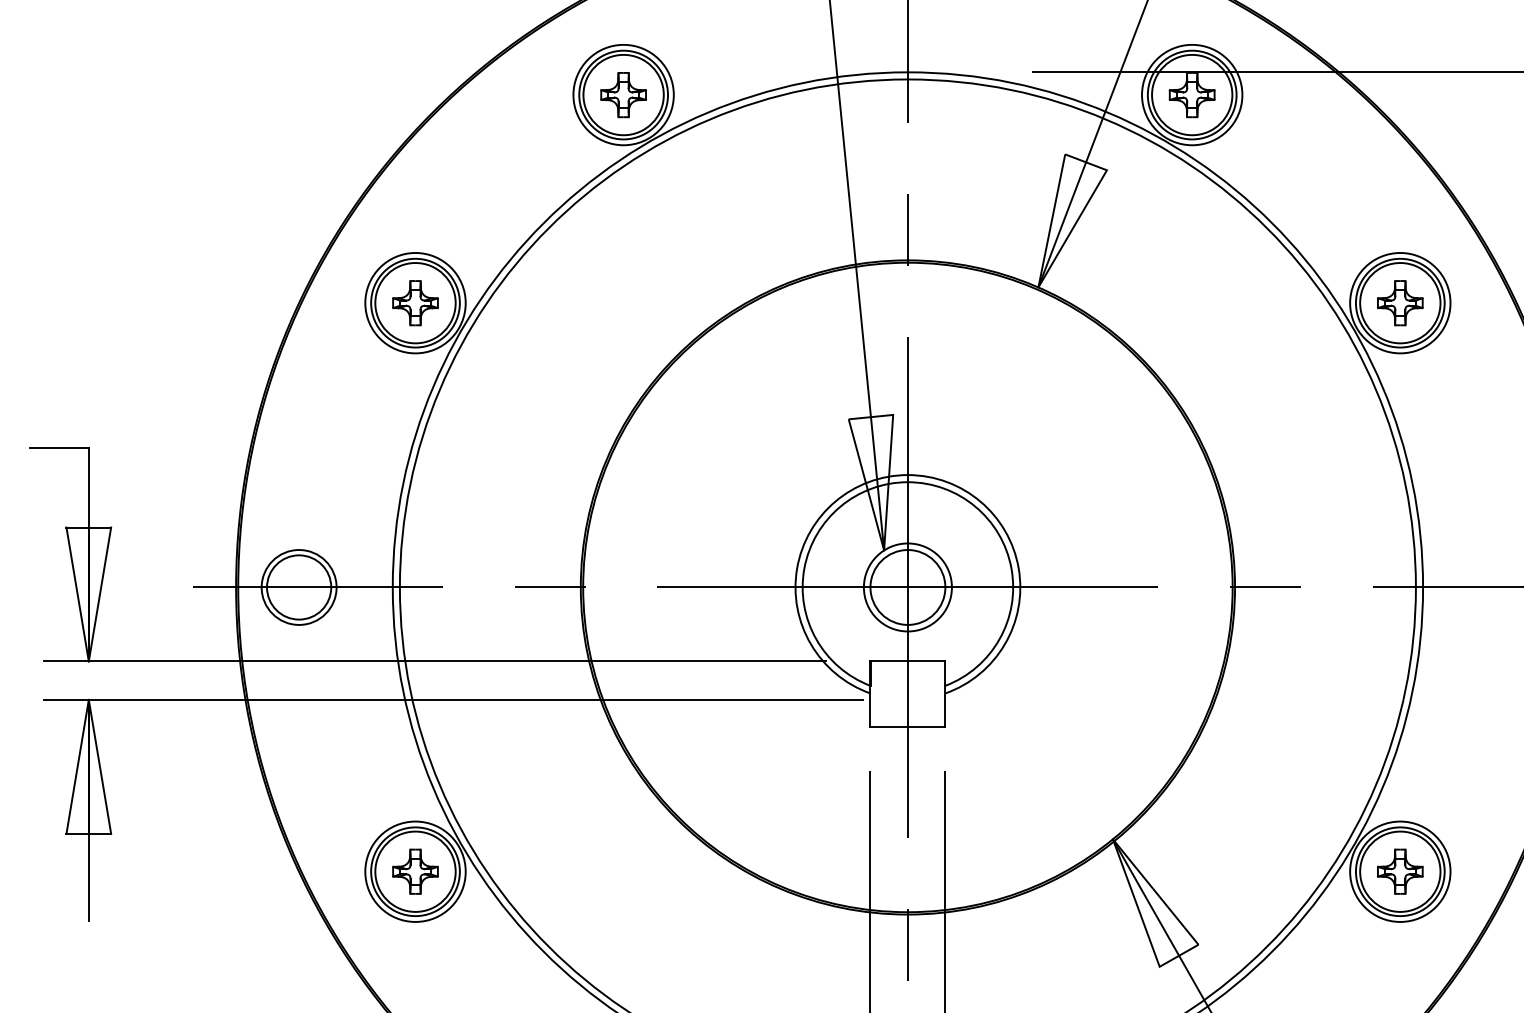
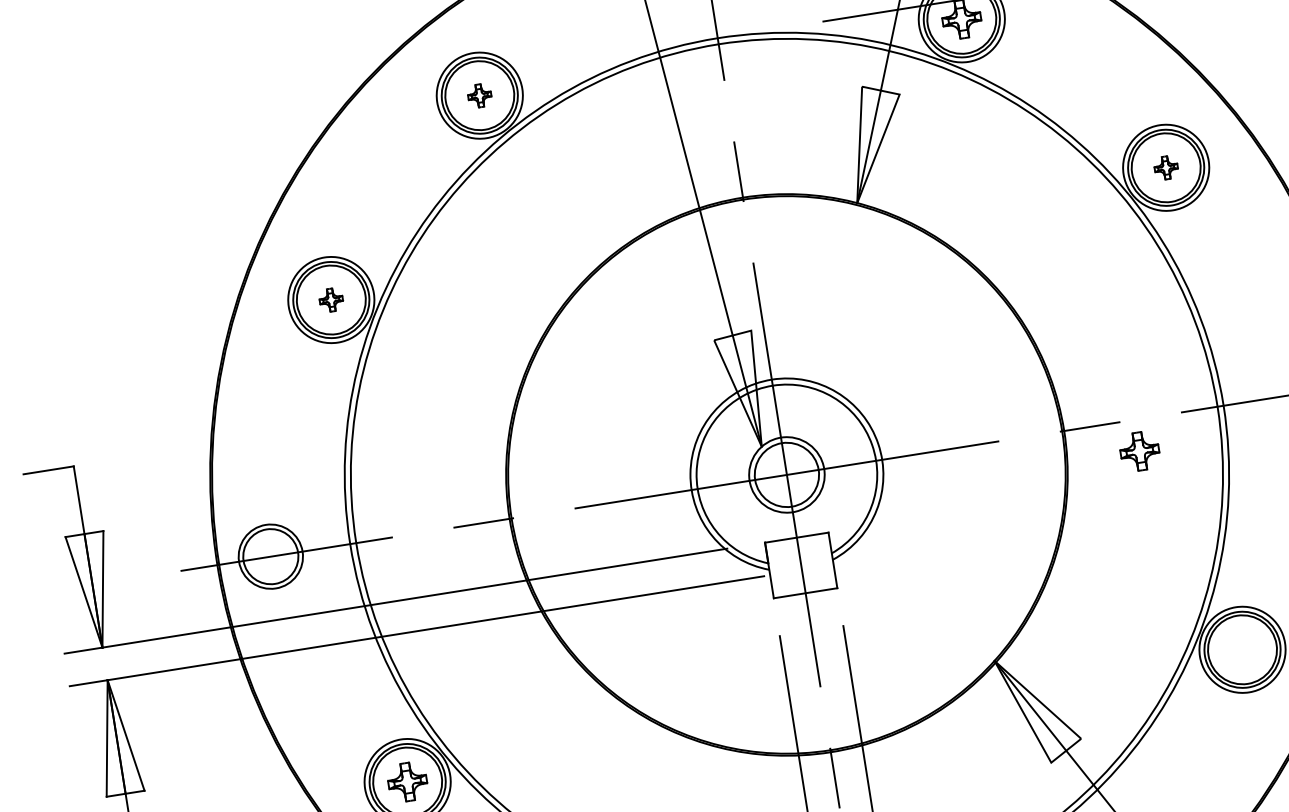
part: (623, 95) -> (479, 96), size x0.6
part: (415, 303) -> (331, 300), size x0.6
part: (1400, 303) -> (1166, 168), size x0.6
part: (1400, 871) -> (1139, 451), moved

